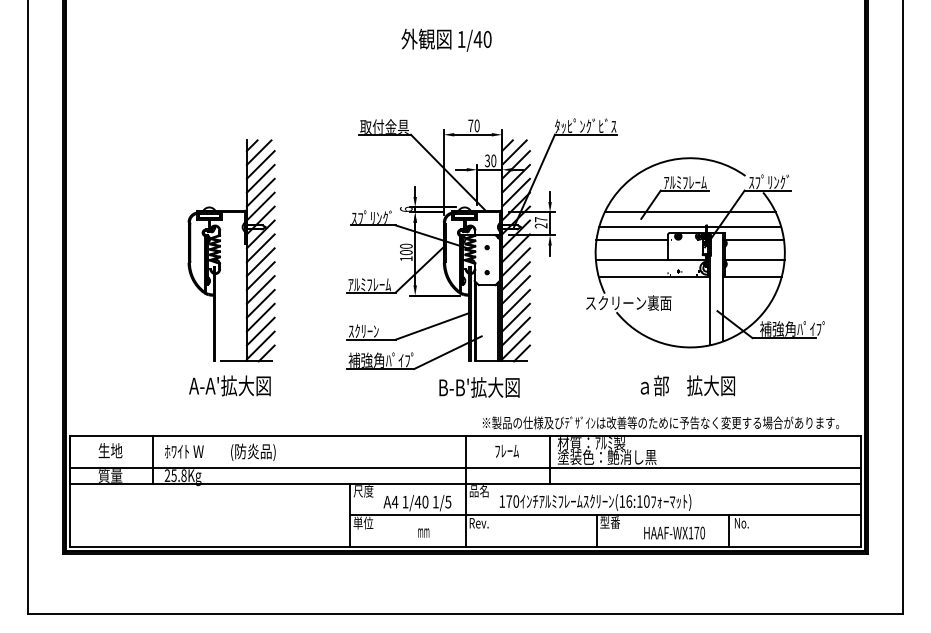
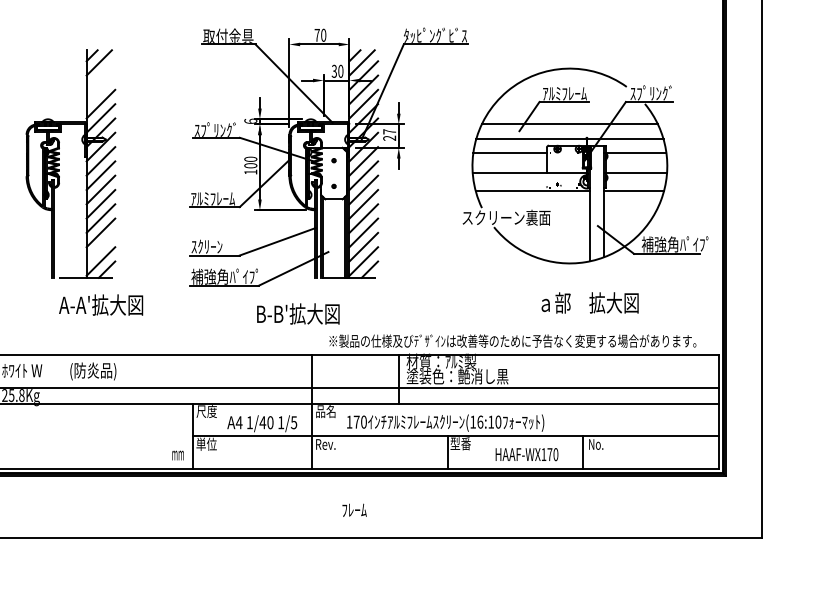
line: (260, 164) -> (100, 75), removed
line: (260, 178) -> (100, 89), removed
part: (705, 252) -> (585, 165), moved
line: (260, 331) -> (100, 247), removed
text: (229, 385) -> (100, 304), moved
text: (687, 385) -> (589, 302), moved
text: (479, 387) -> (298, 313), moved
text: (506, 451) -> (353, 510), moved
text: (423, 532) -> (177, 455), moved

